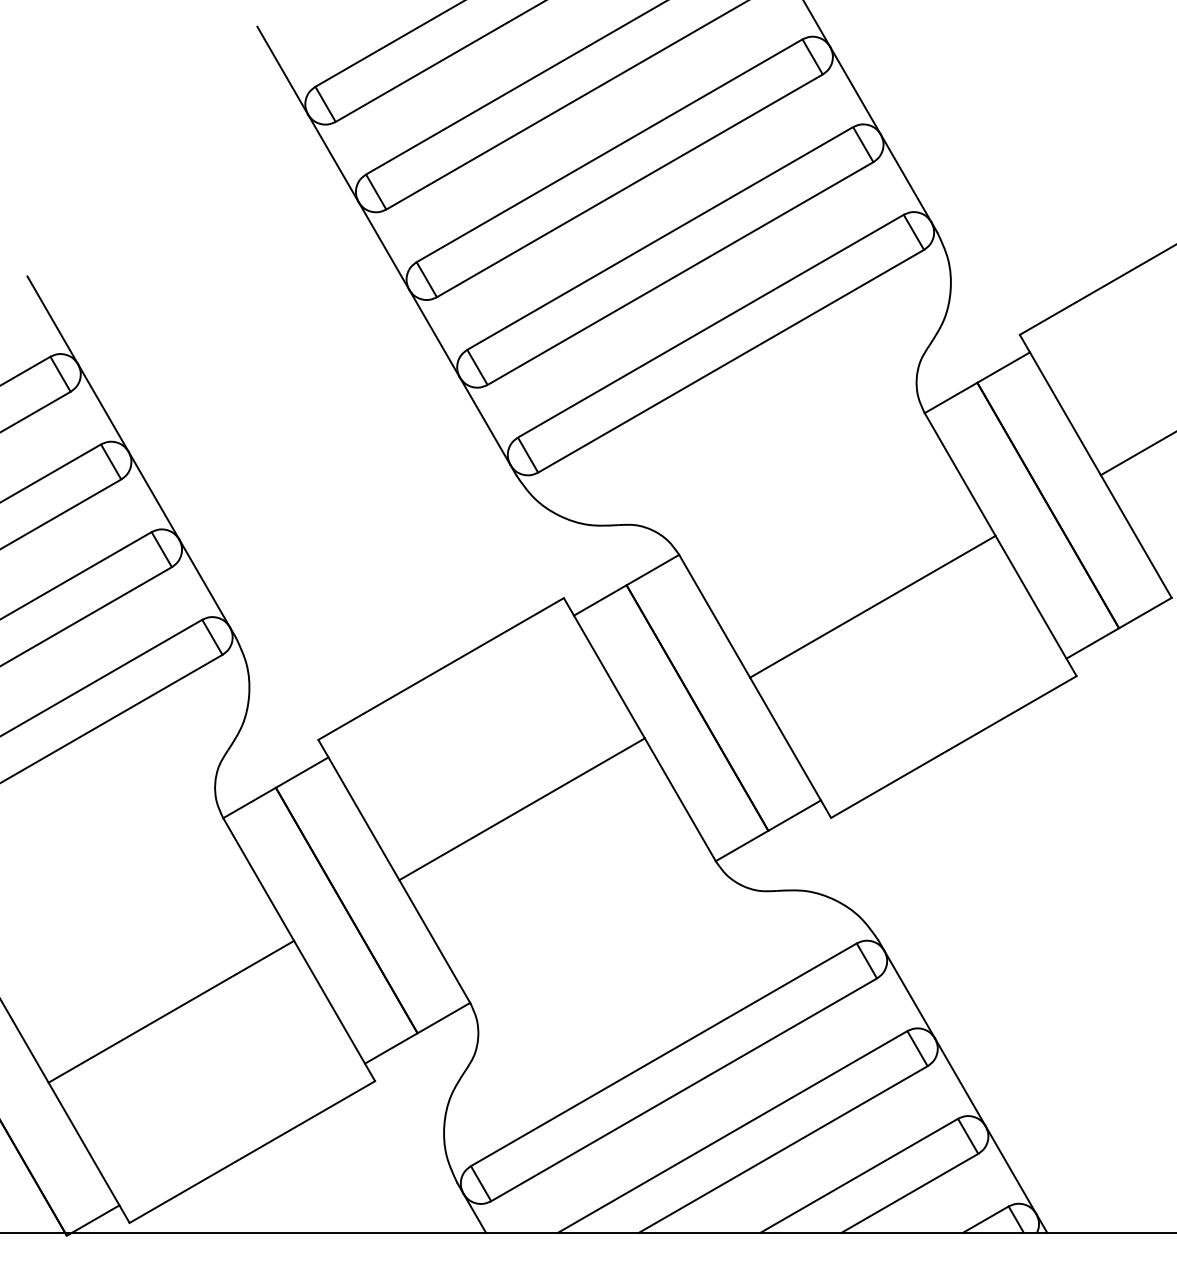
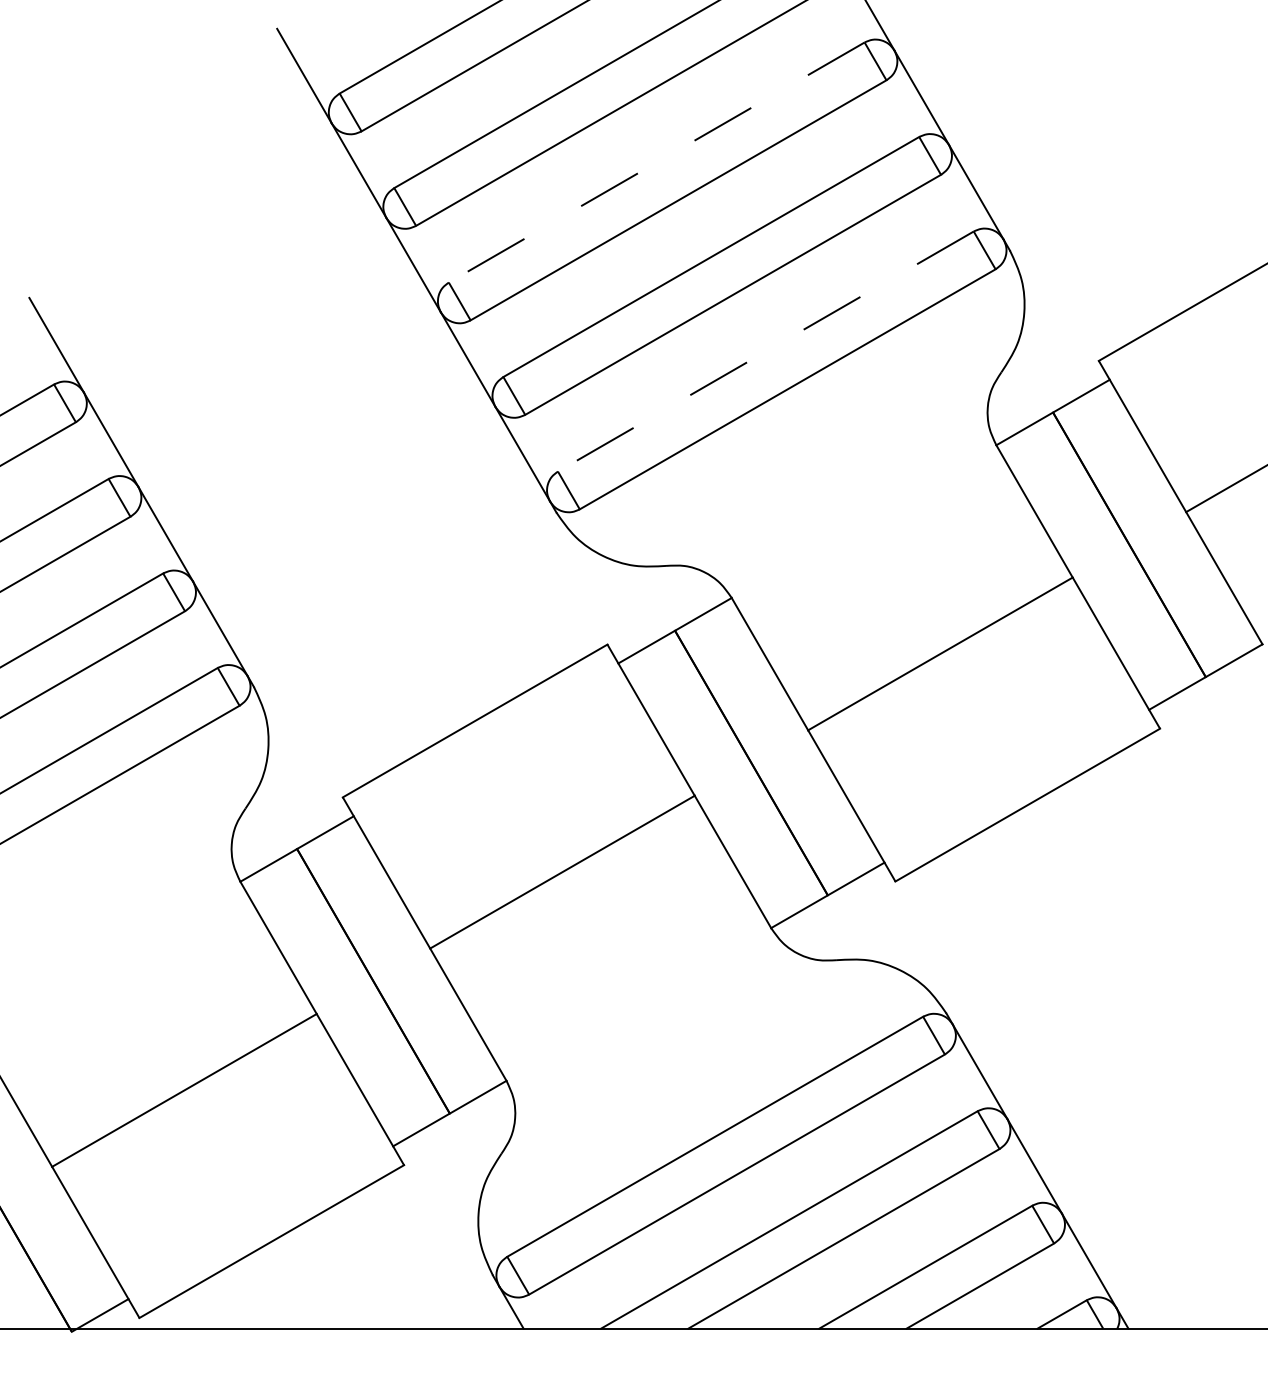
line: (609, 150) -> (656, 162), solid -> dashed
line: (710, 326) -> (765, 351), solid -> dashed

